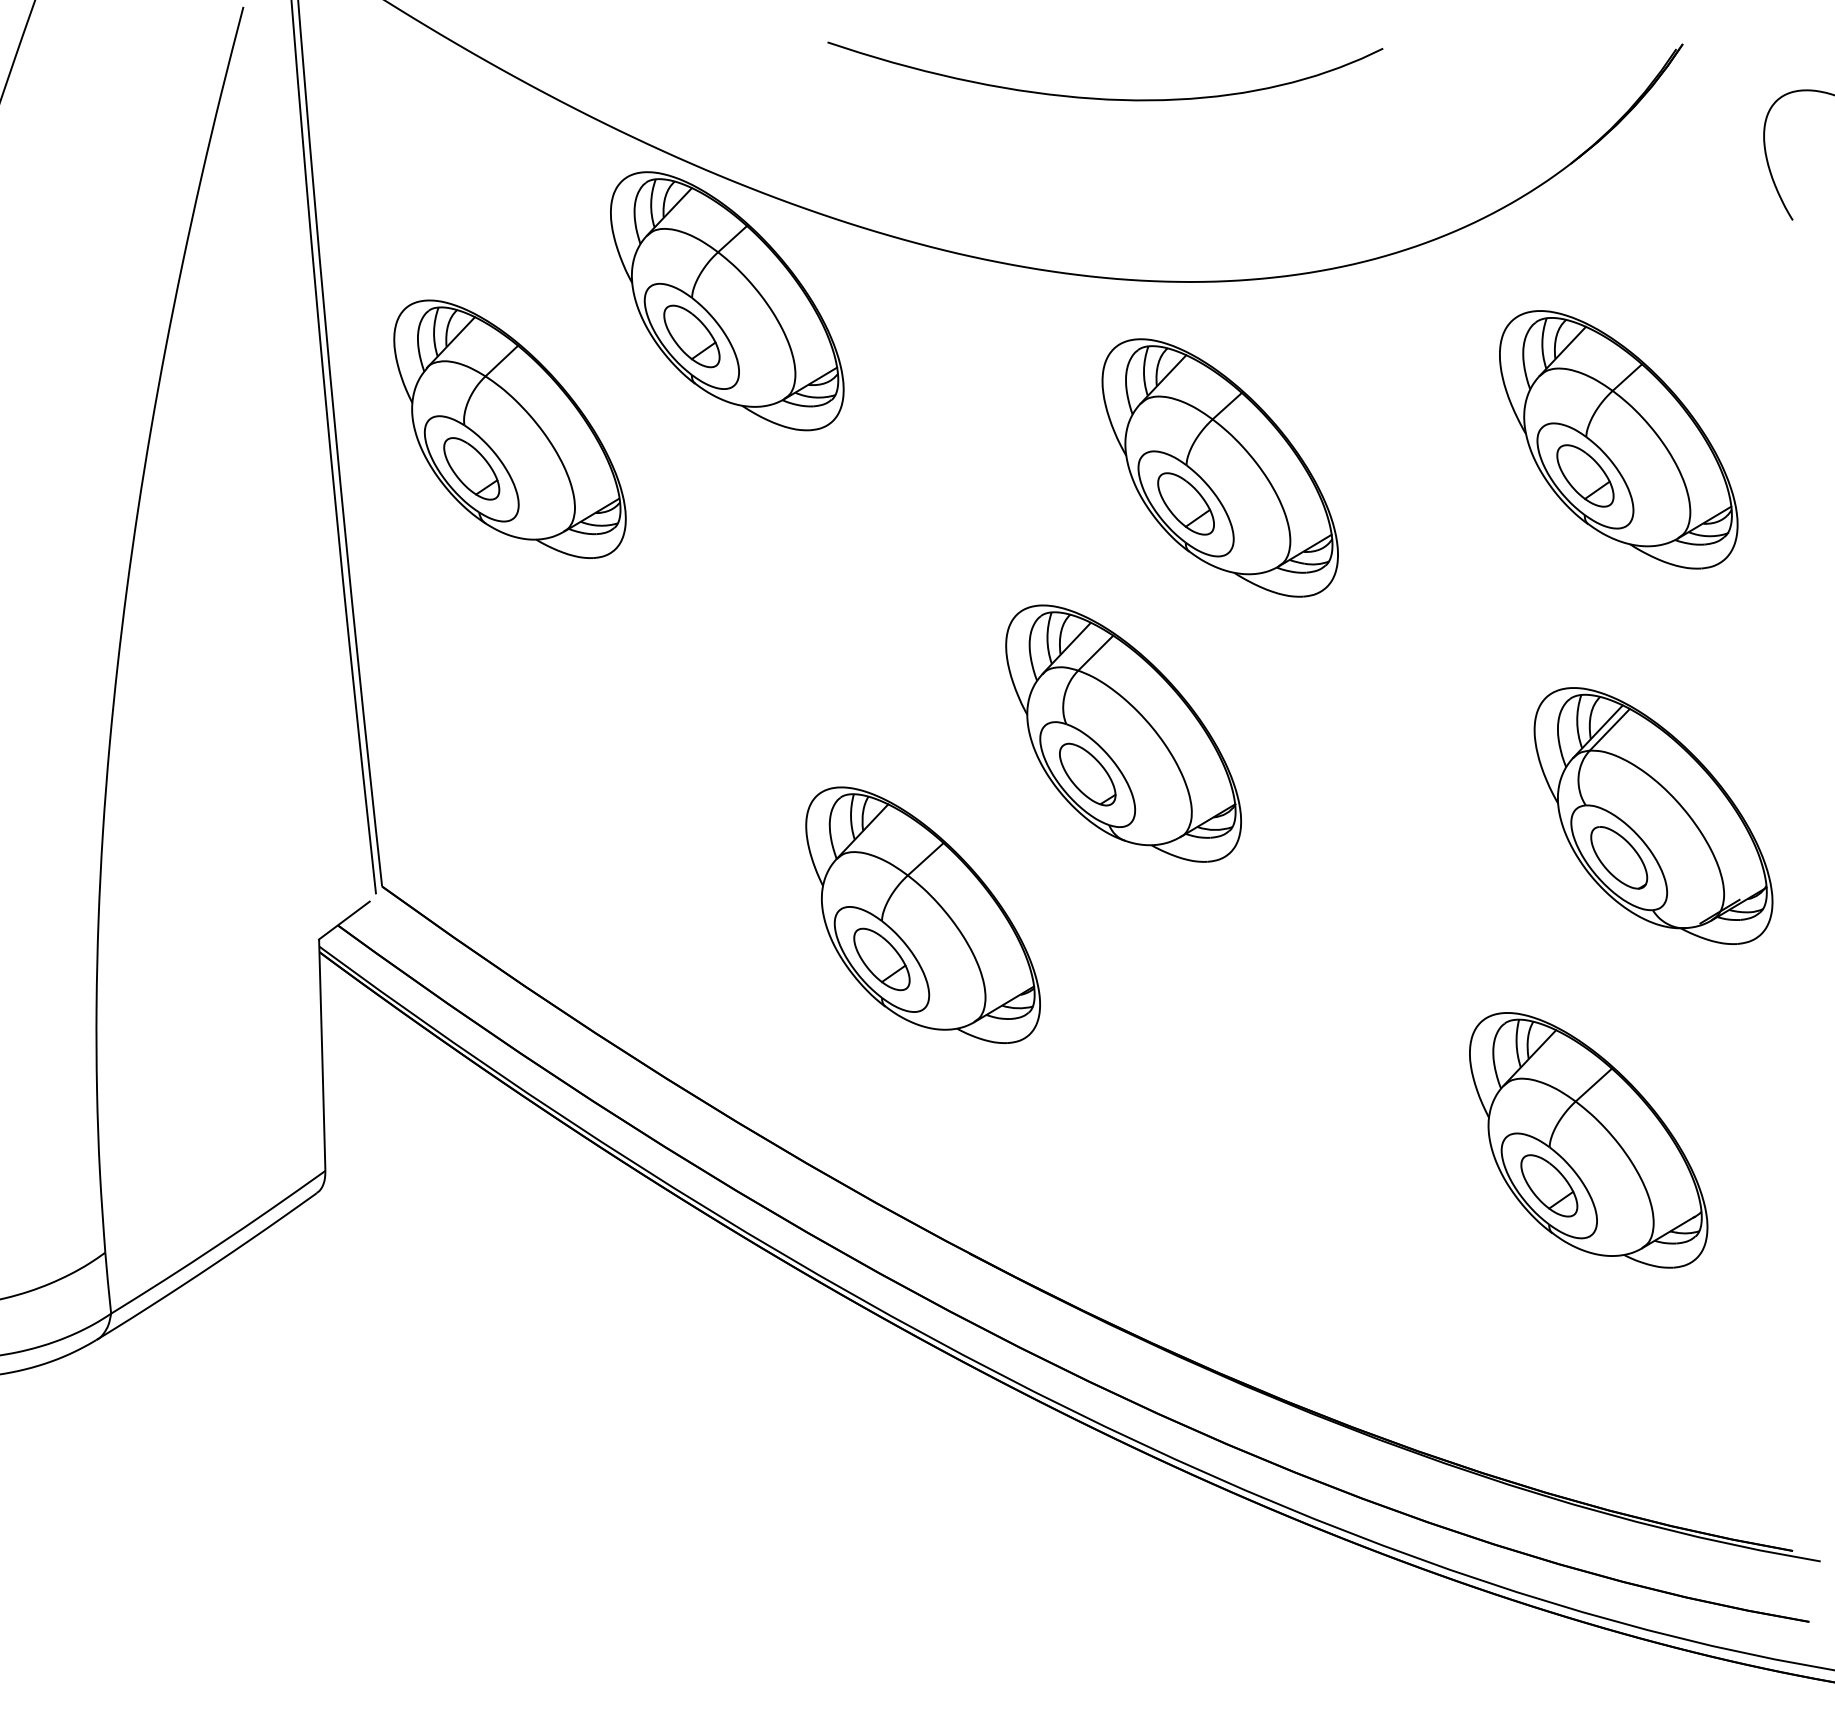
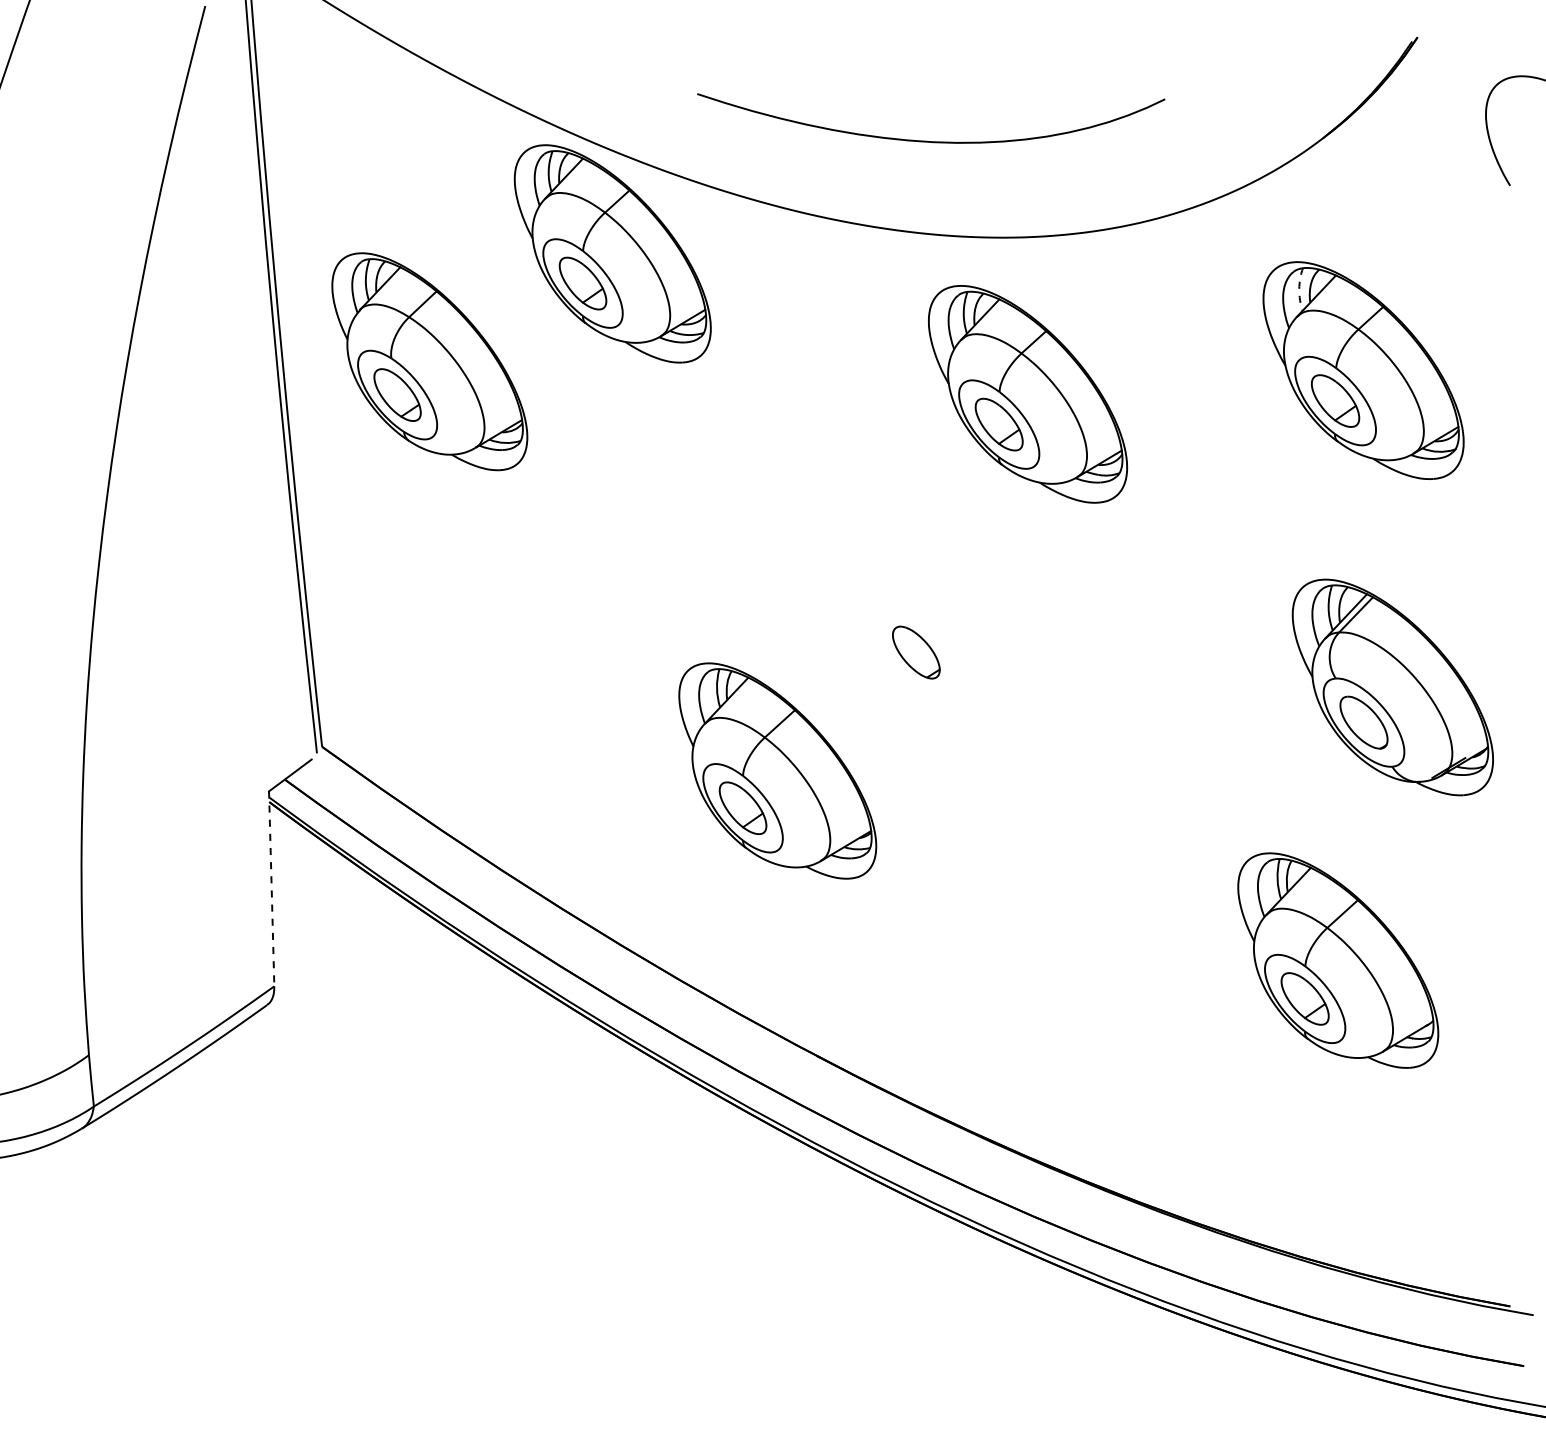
curve: (1105, 98) -> (931, 141), moved
arc: (1542, 343) -> (1299, 289), solid -> dashed
part: (1123, 733) -> (946, 617), removed
line: (322, 1055) -> (271, 889), solid -> dashed

